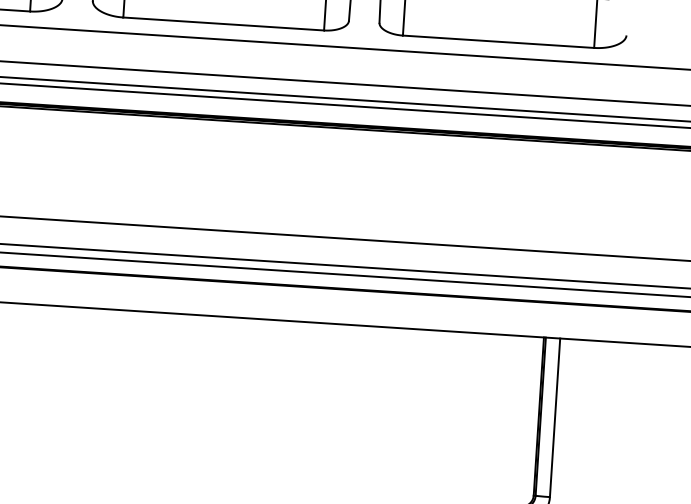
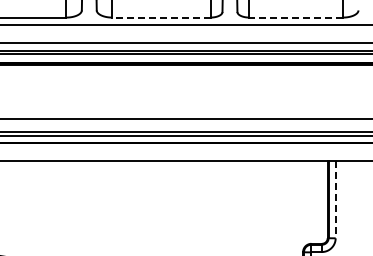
line: (221, 23) -> (160, 17), solid -> dashed
line: (499, 41) -> (296, 17), solid -> dashed
line: (554, 417) -> (335, 199), solid -> dashed

